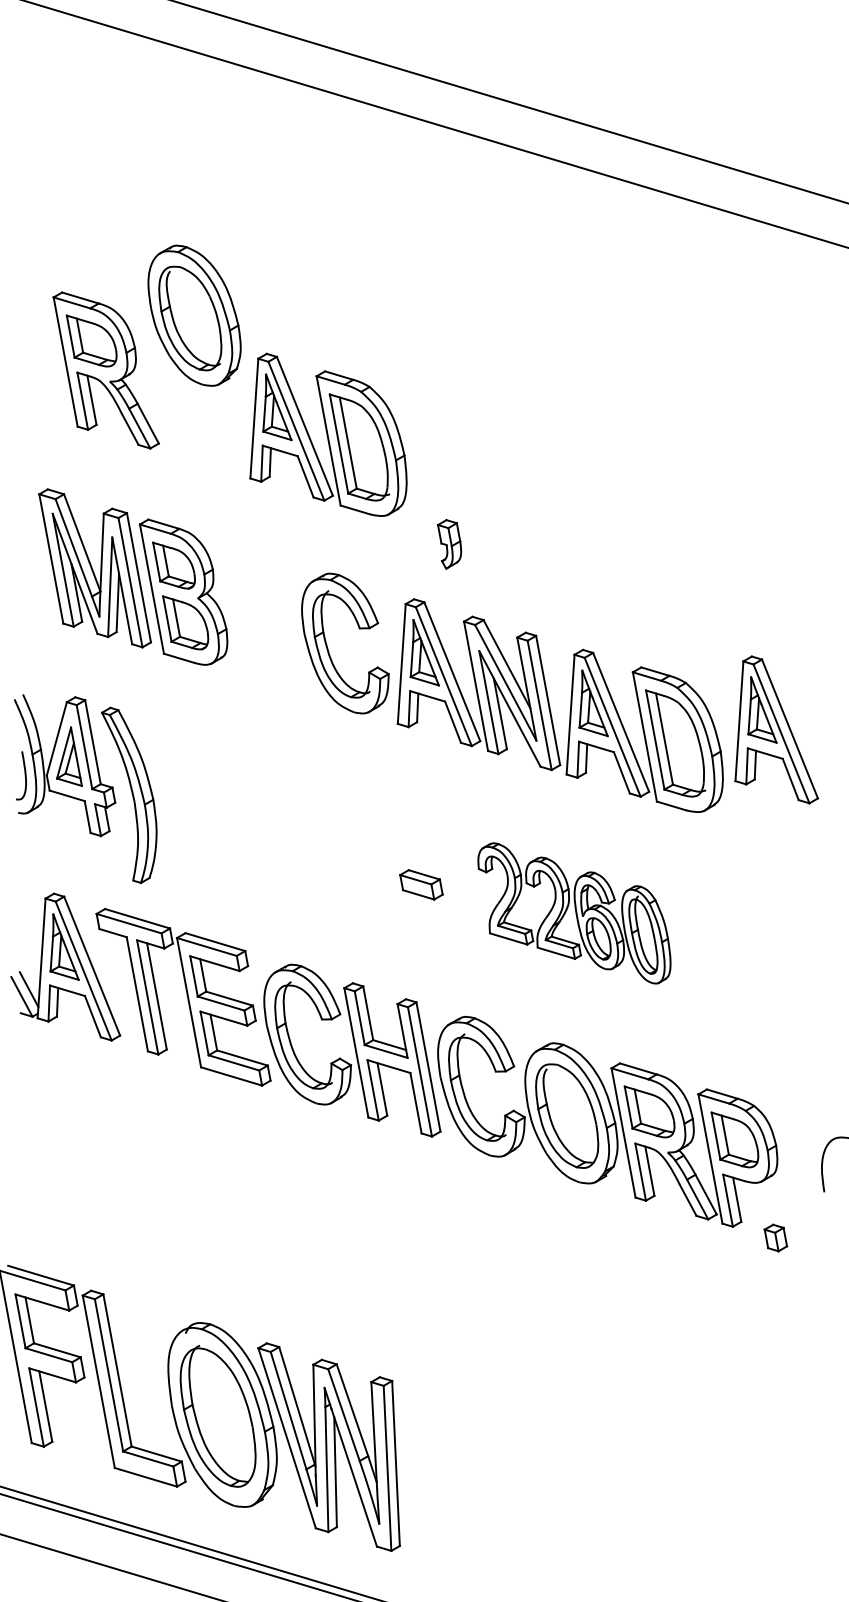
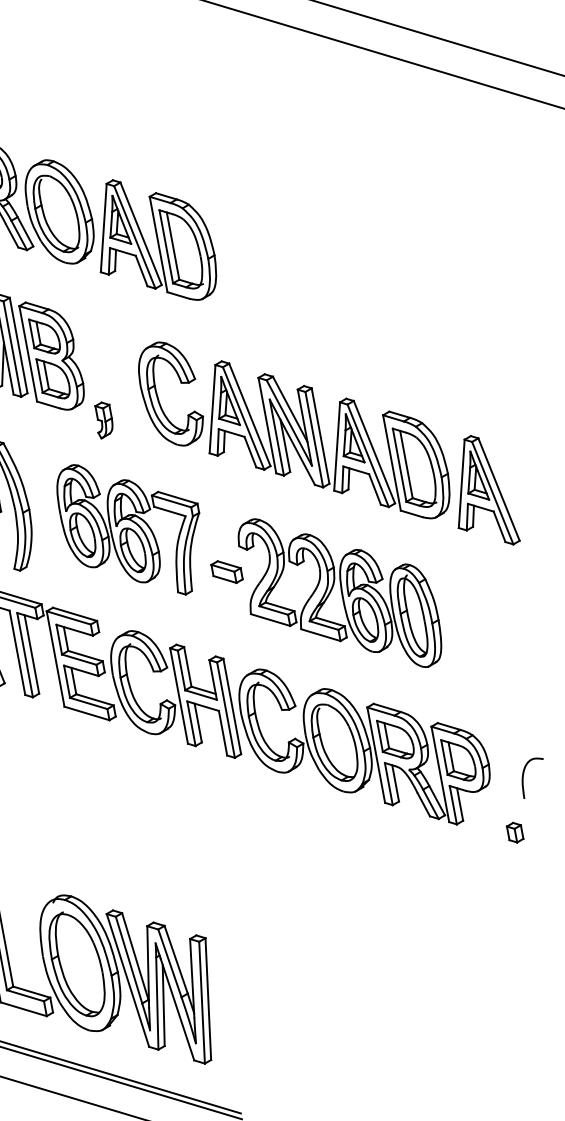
part: (194, 315) -> (59, 211), moved
part: (449, 544) -> (103, 420), moved
part: (776, 729) -> (489, 489), moved
part: (287, 827) -> (128, 529), added
part: (574, 913) -> (340, 593), size x1.43
part: (775, 1237) -> (514, 832), moved

